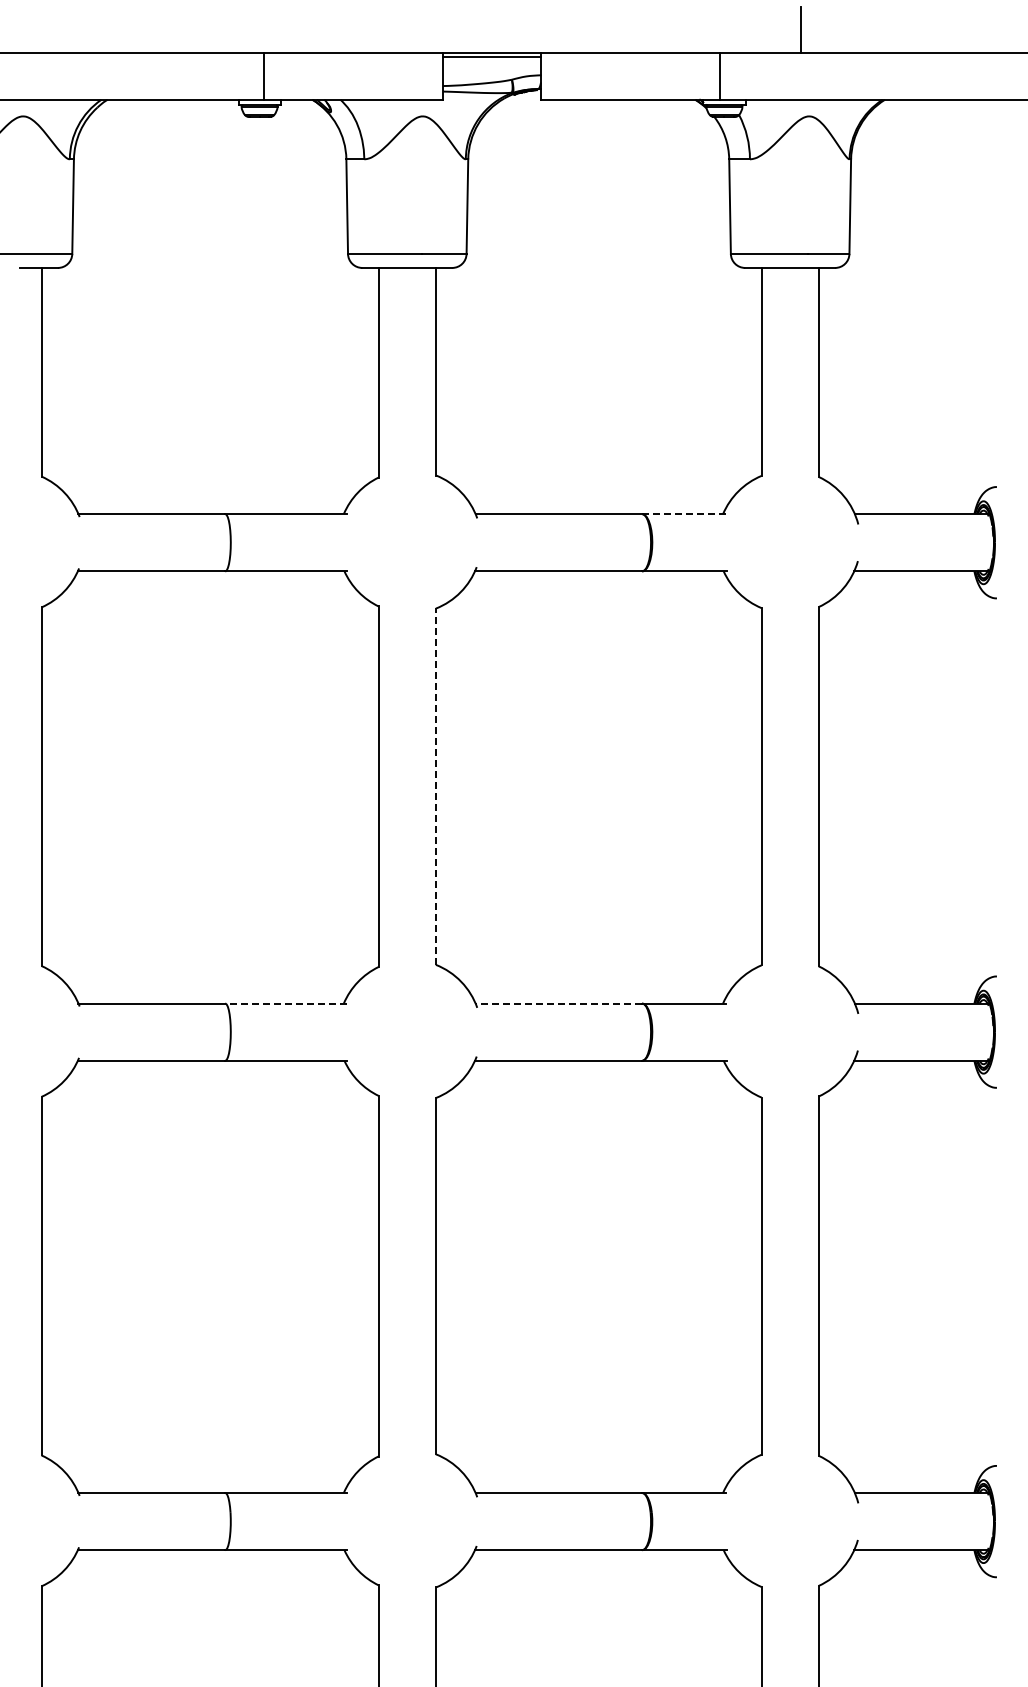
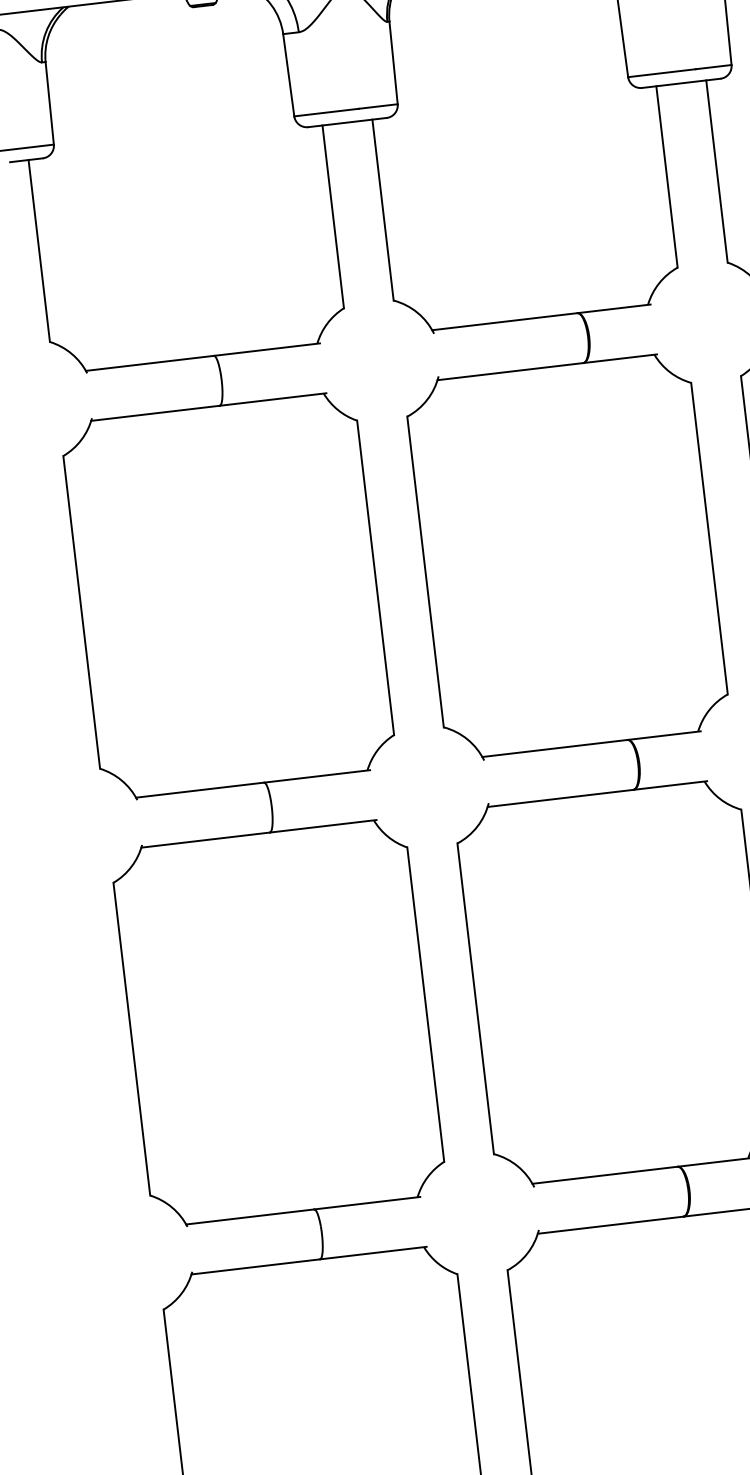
line: (684, 514) -> (614, 309), dashed -> solid
line: (435, 786) -> (425, 571), dashed -> solid
line: (286, 1003) -> (317, 776), dashed -> solid
line: (558, 1003) -> (554, 748), dashed -> solid

